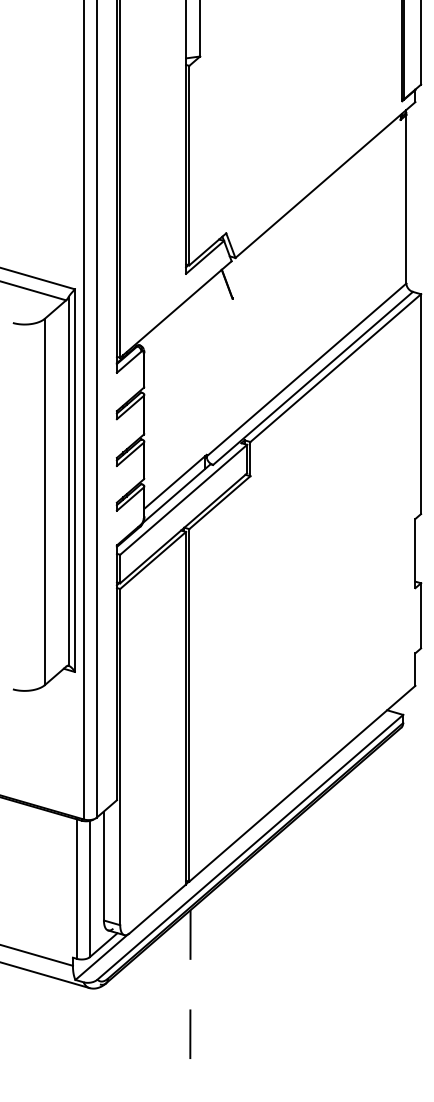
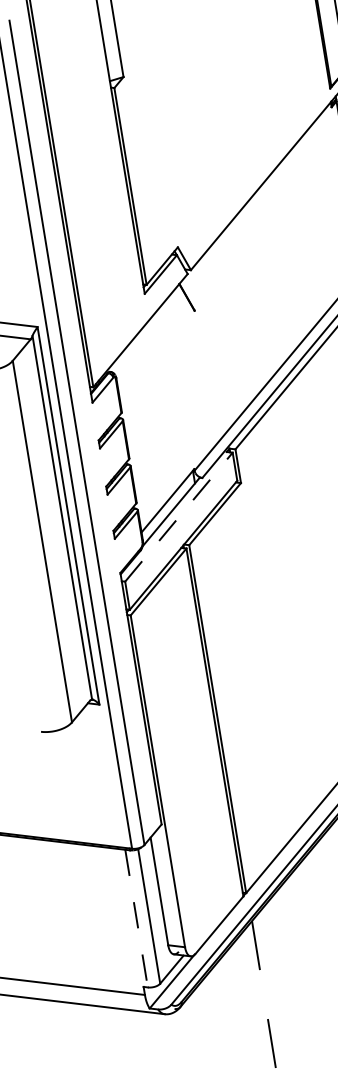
line: (183, 499) -> (178, 516), solid -> dashed
line: (77, 889) -> (137, 918), solid -> dashed

